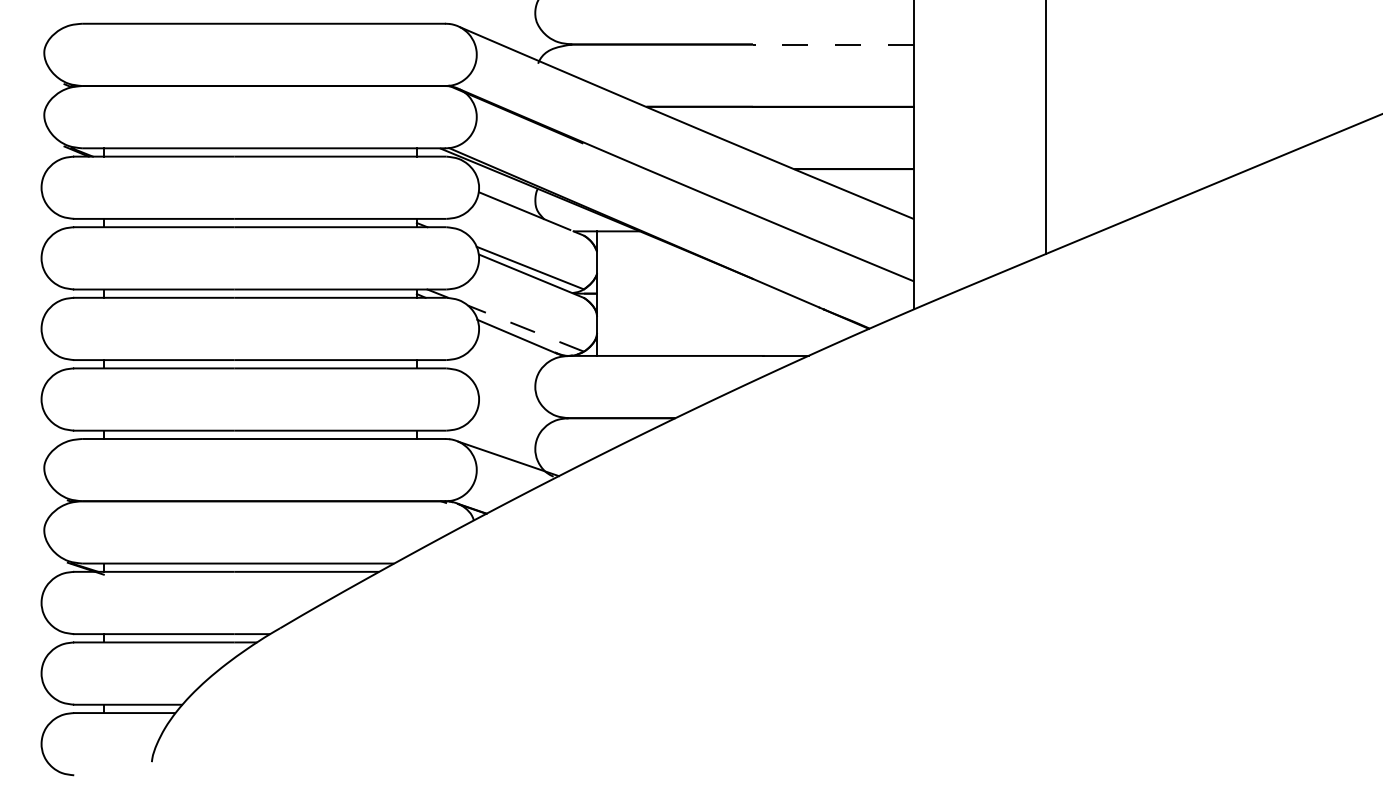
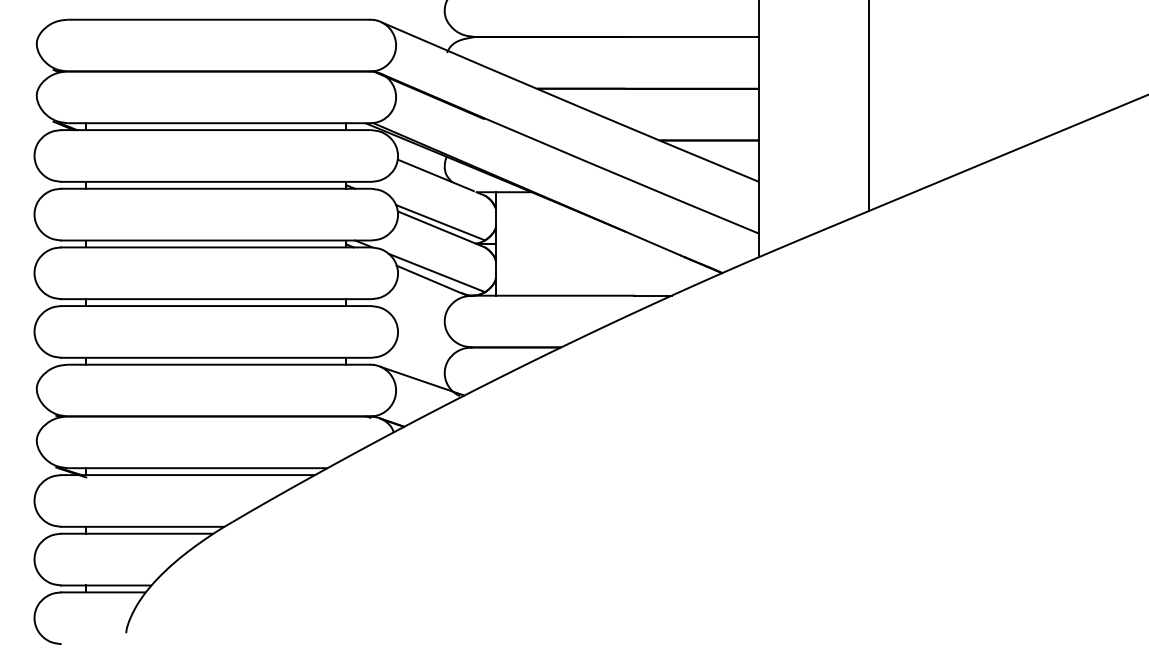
line: (833, 44) -> (692, 36), dashed -> solid
line: (525, 328) -> (436, 272), dashed -> solid

